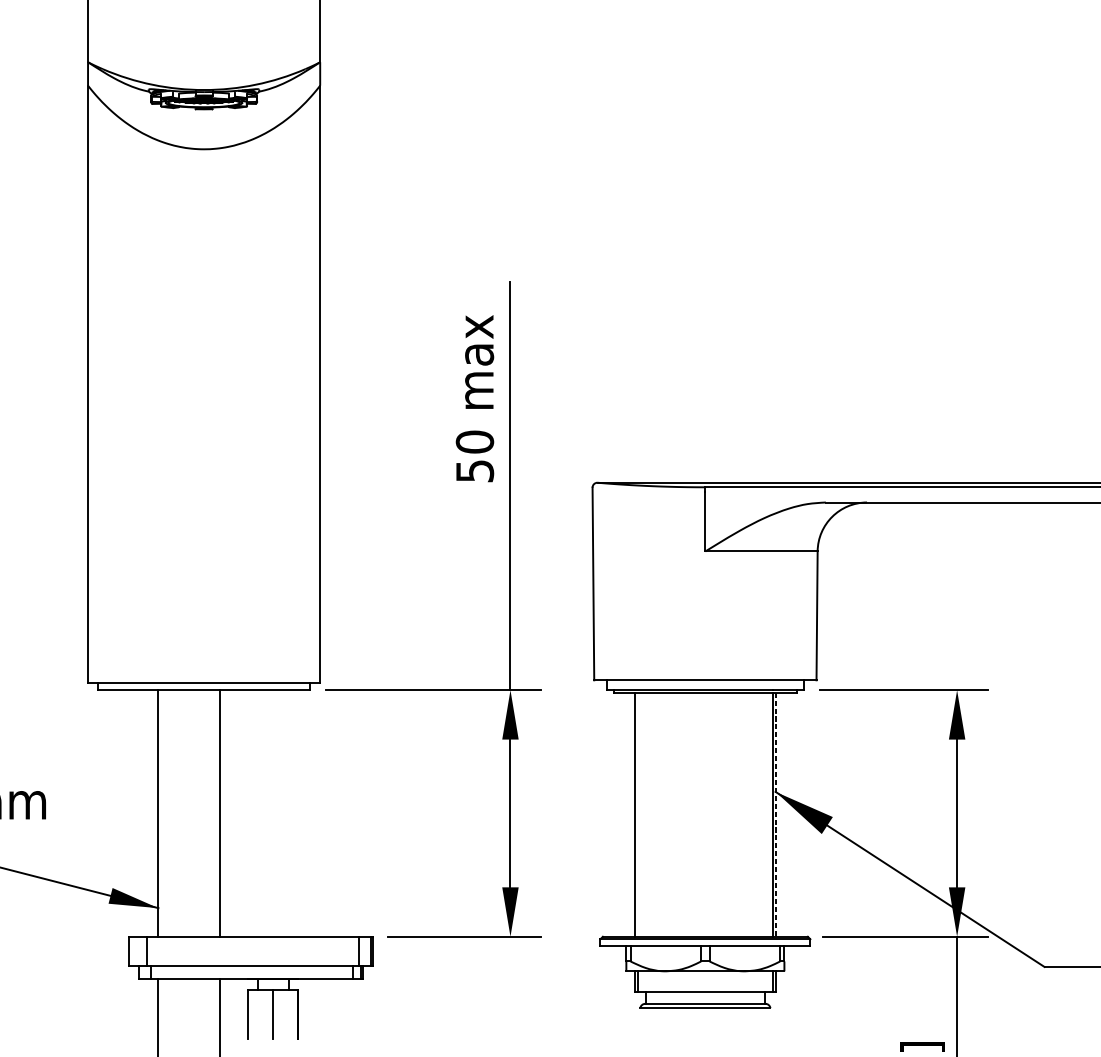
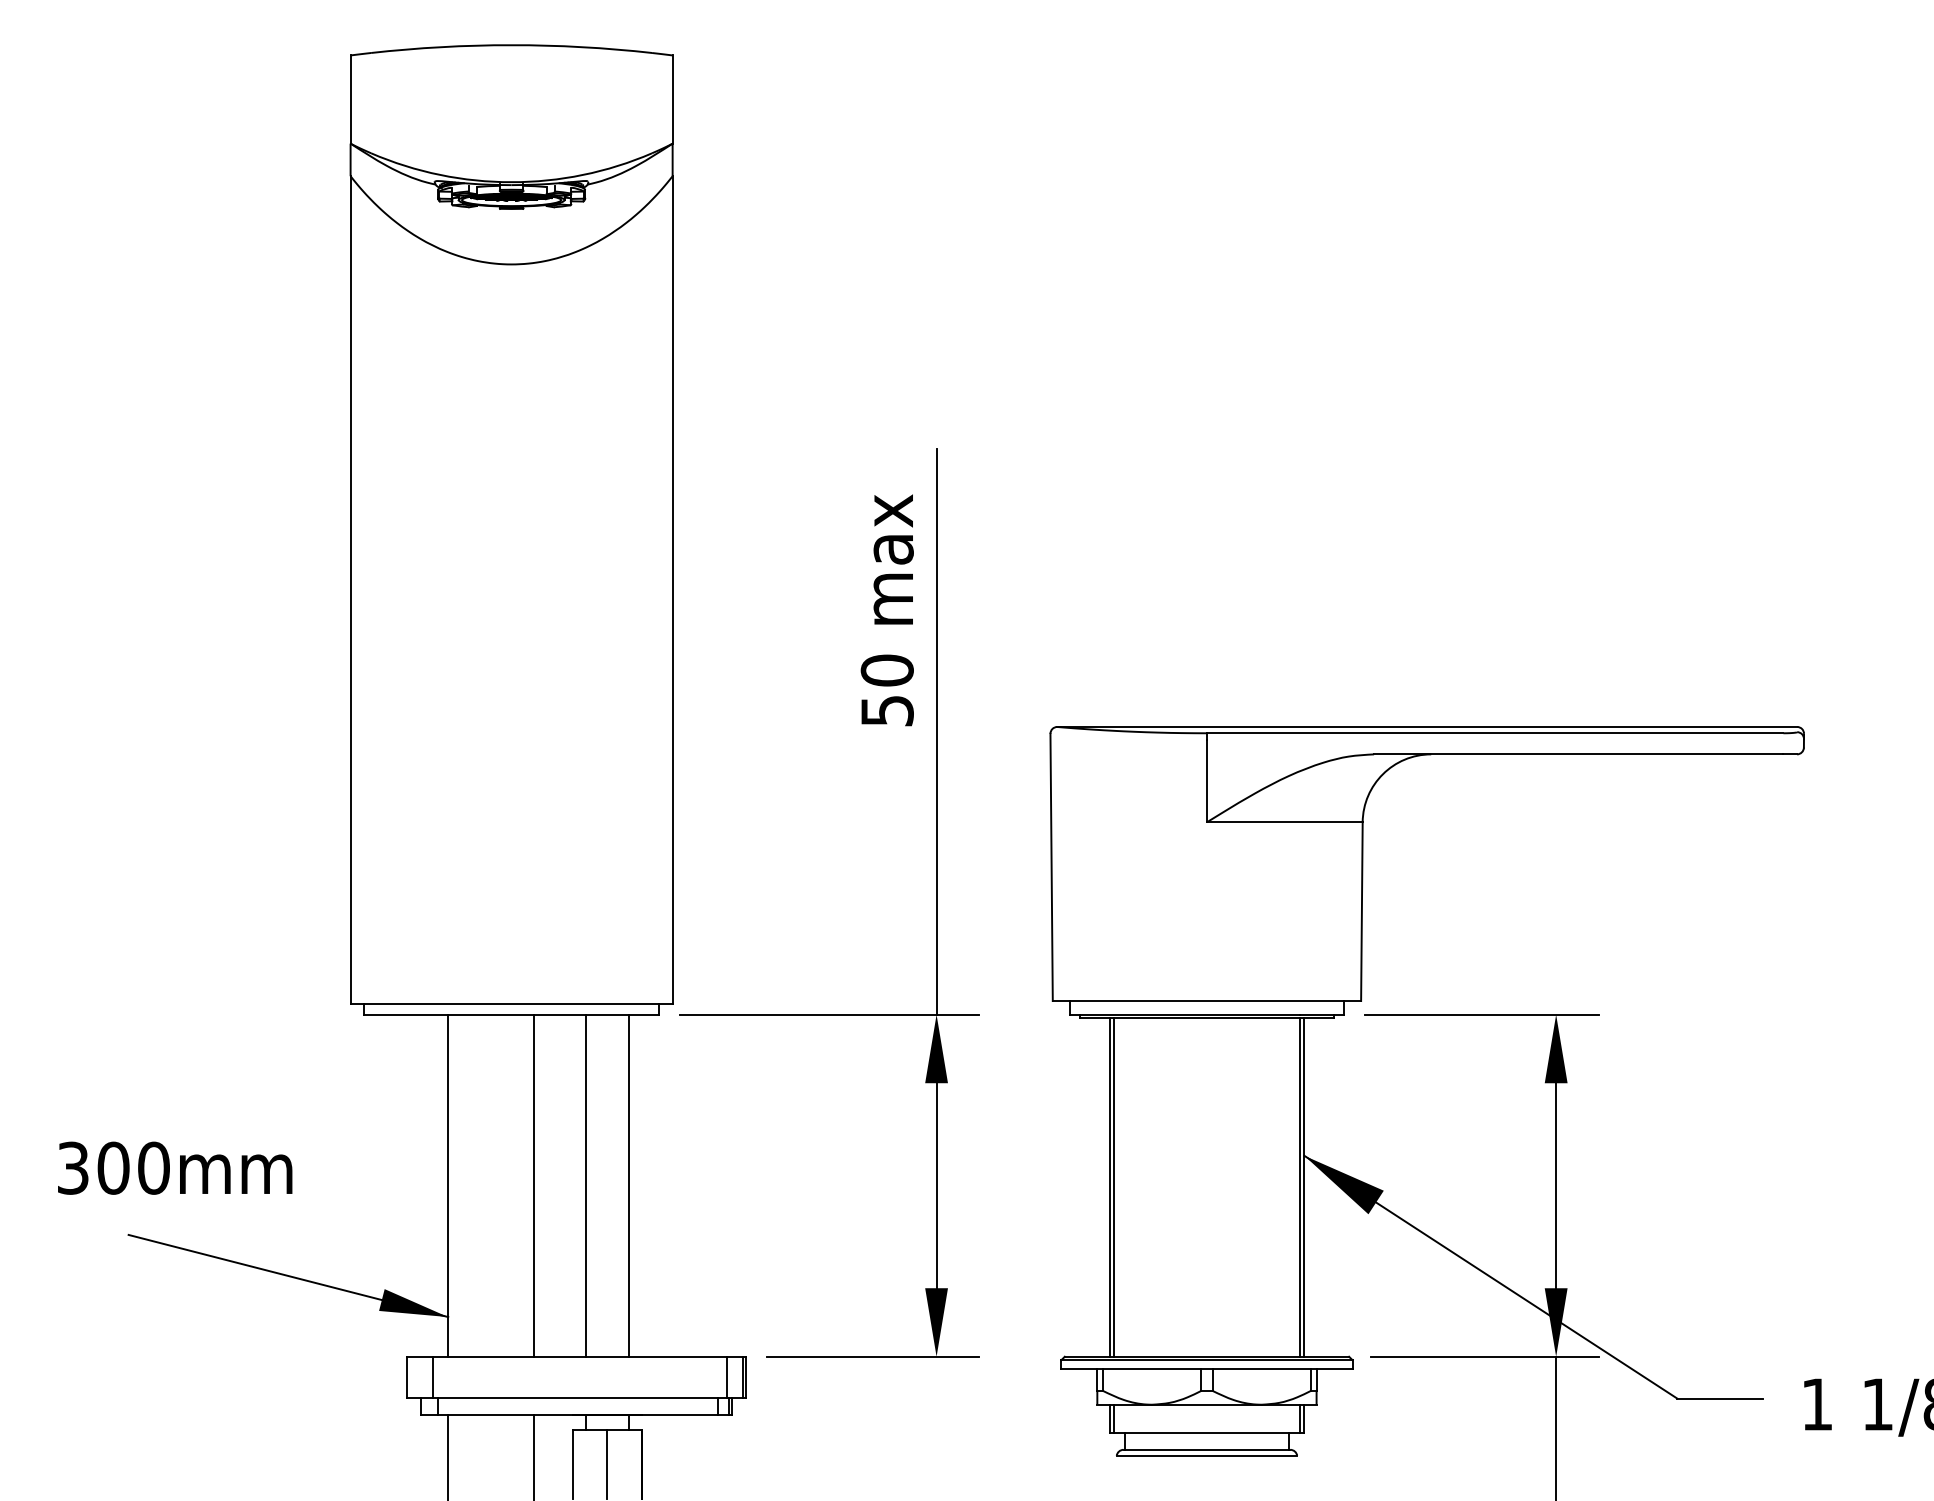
line: (257, 813) -> (585, 1185), added
line: (289, 813) -> (629, 1185), added
line: (638, 814) -> (1113, 1187), added
line: (775, 814) -> (1304, 1187), dashed -> solid

